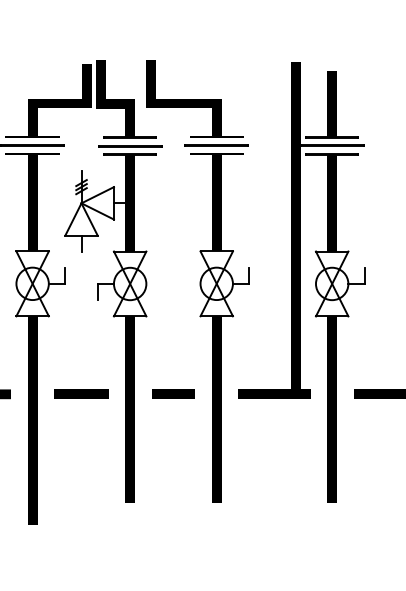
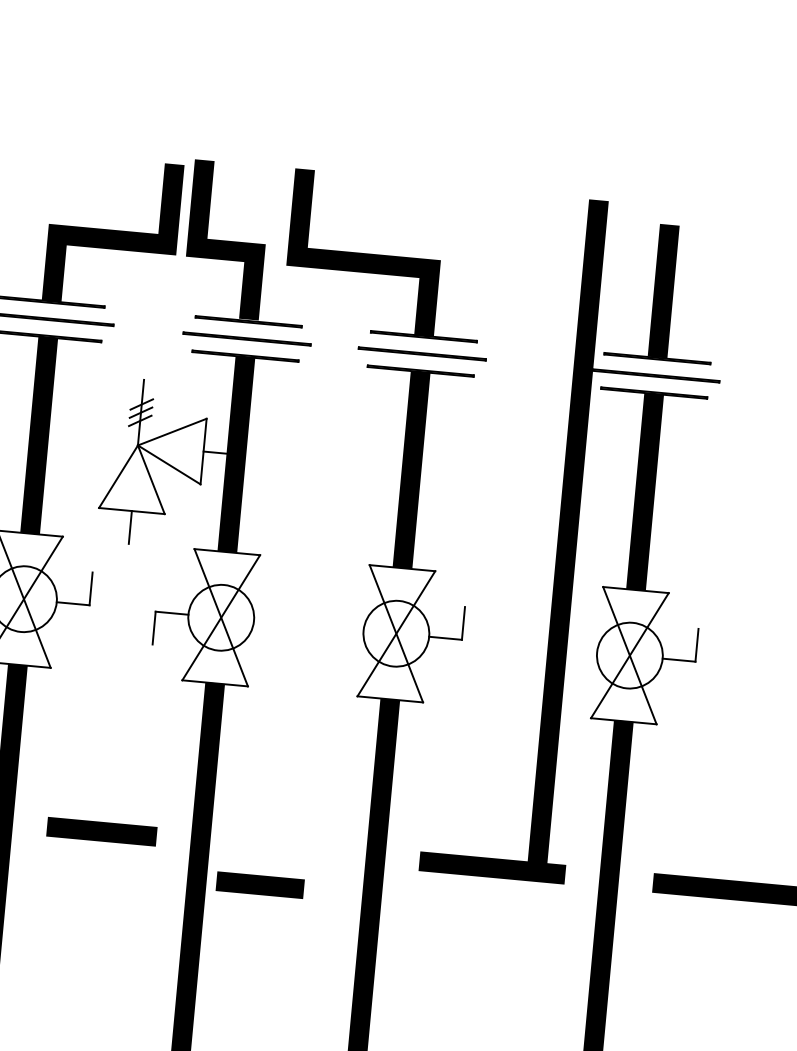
line: (173, 393) -> (260, 883), moved

